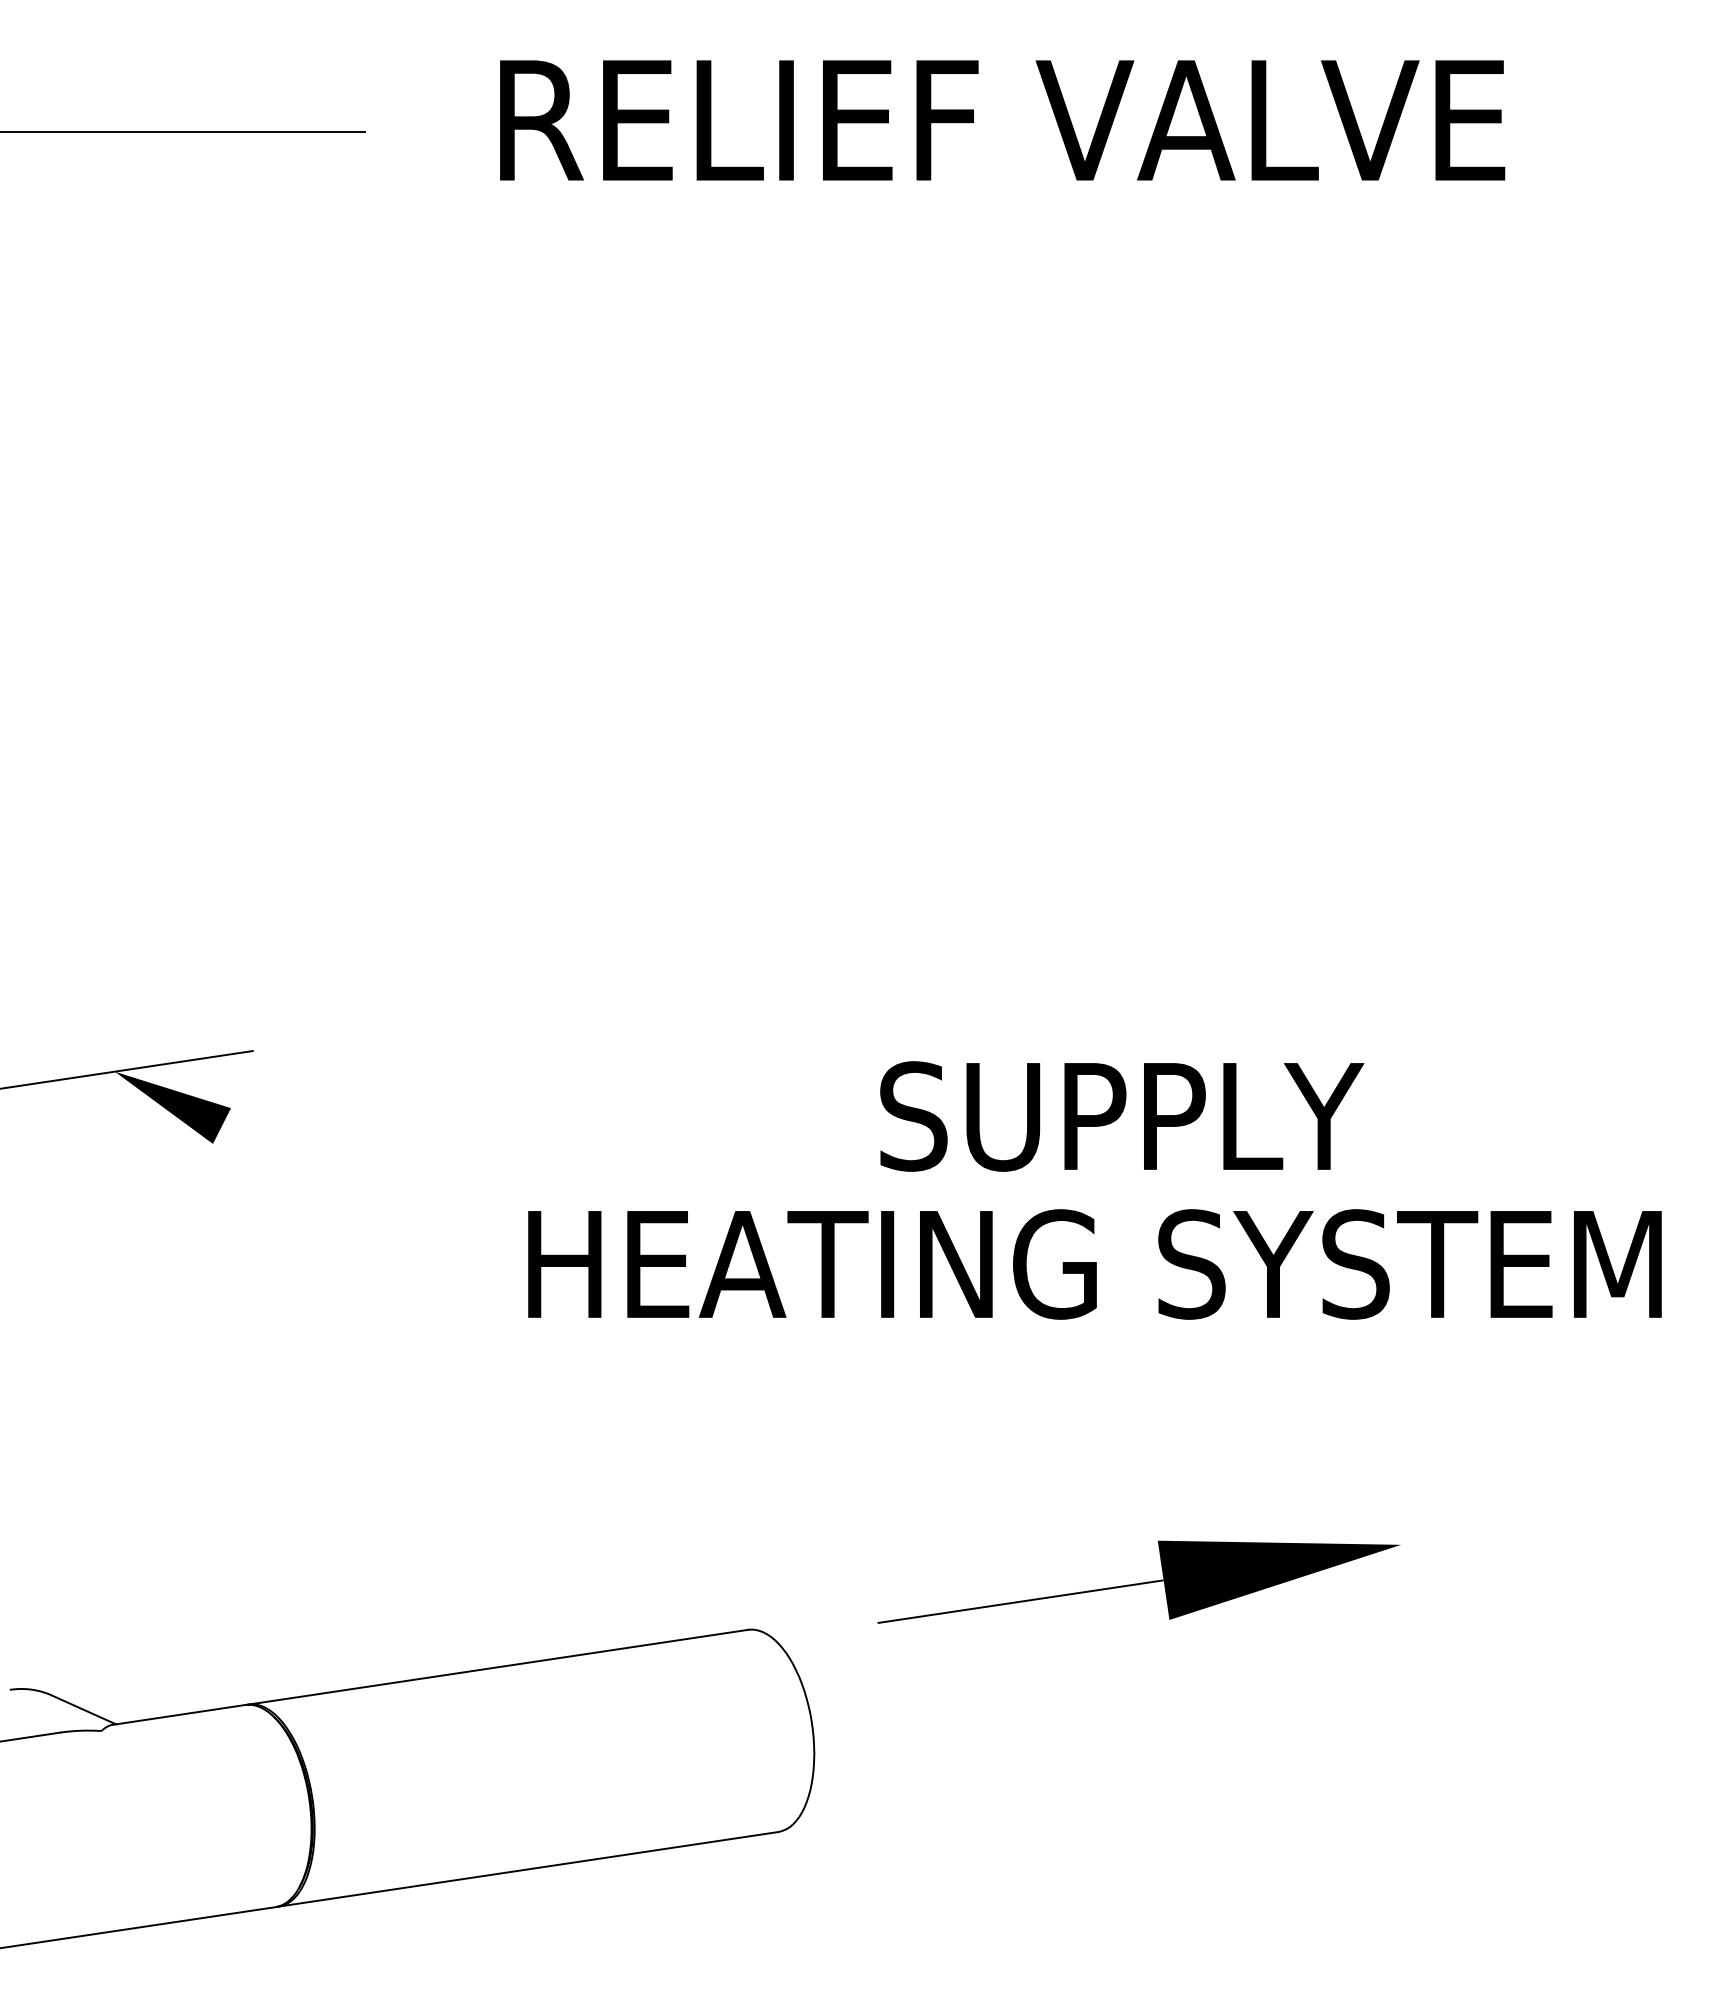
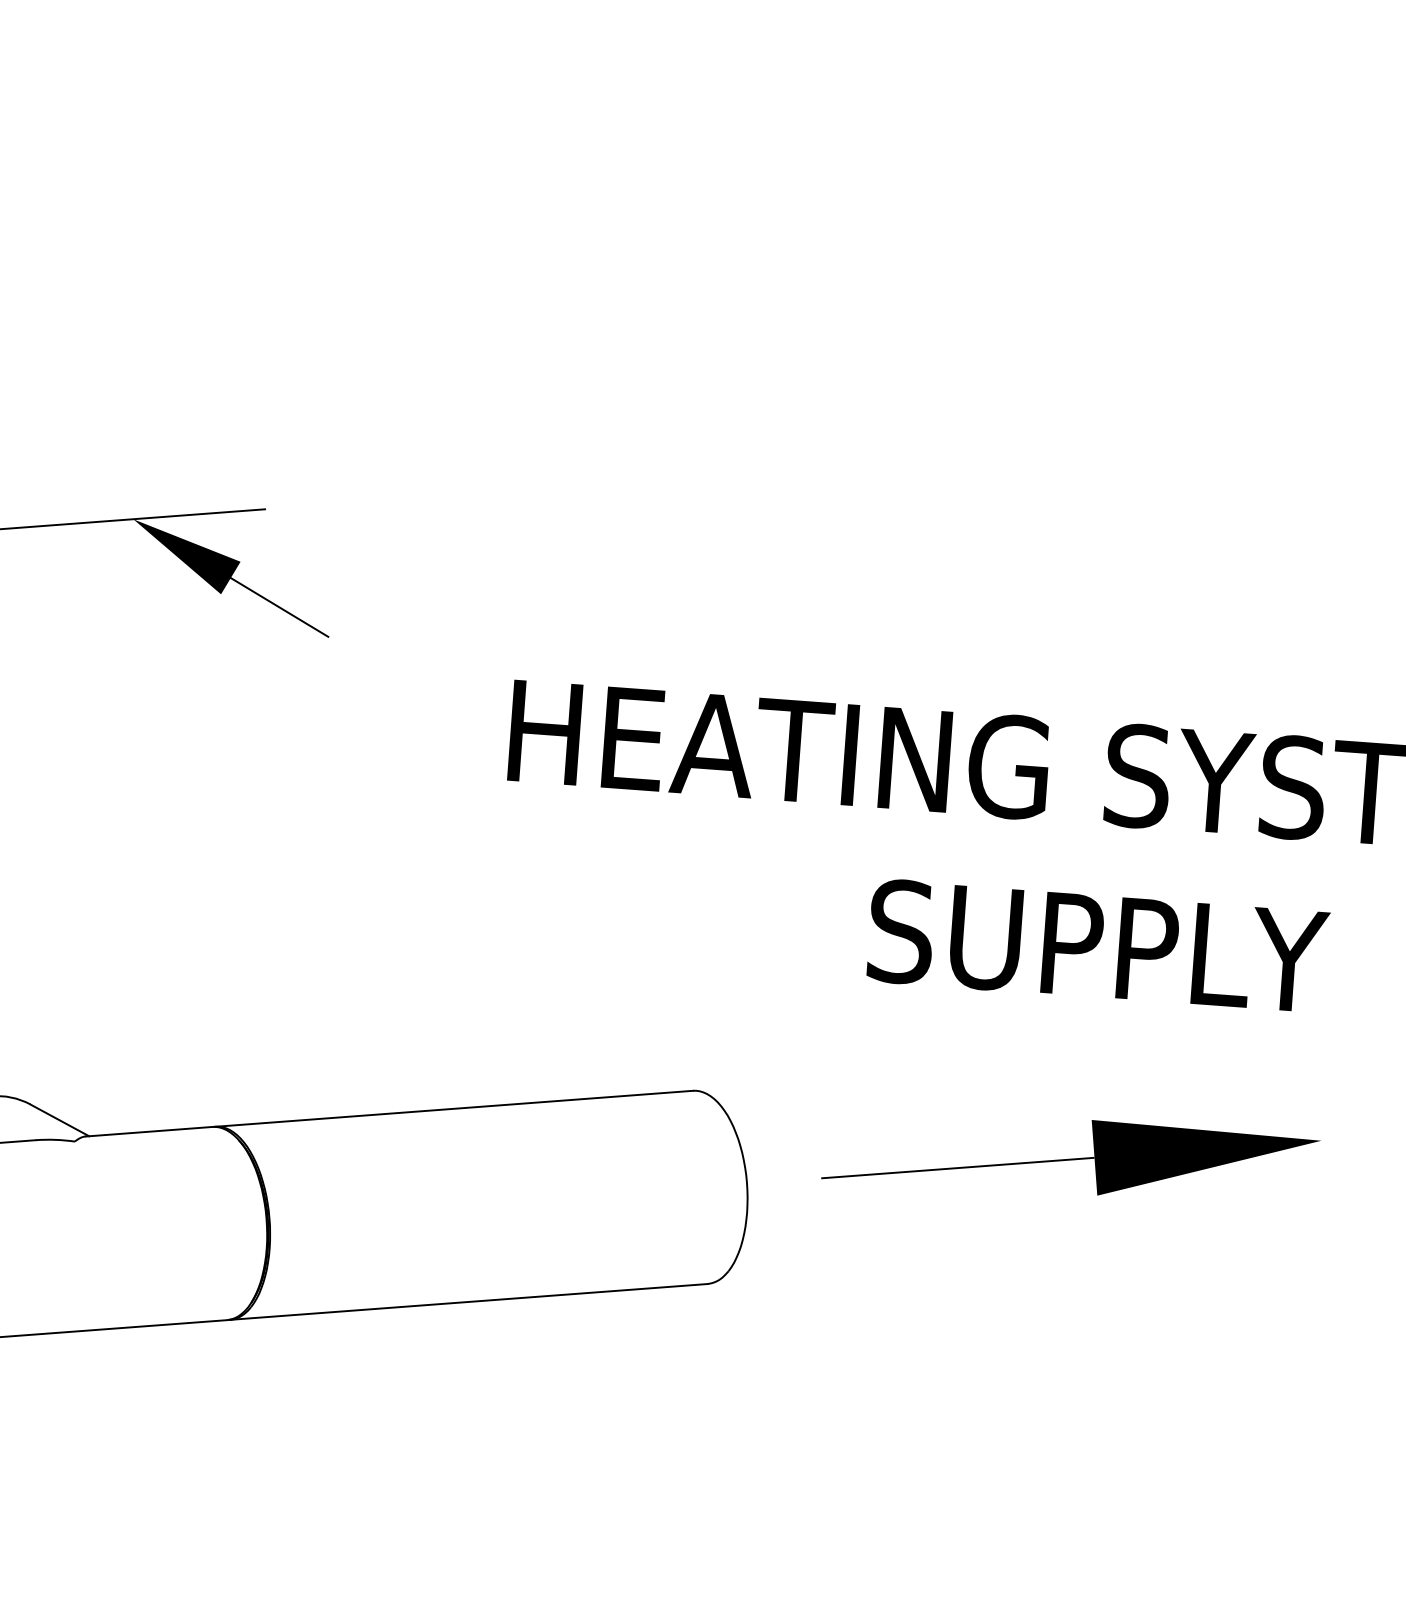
text: (1122, 1116) -> (1098, 946), moved
line: (275, 1153) -> (279, 607), added
part: (1138, 1581) -> (1070, 1157), moved

